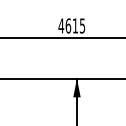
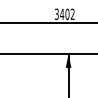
text: (71, 26) -> (64, 14), 4615 -> 3402

